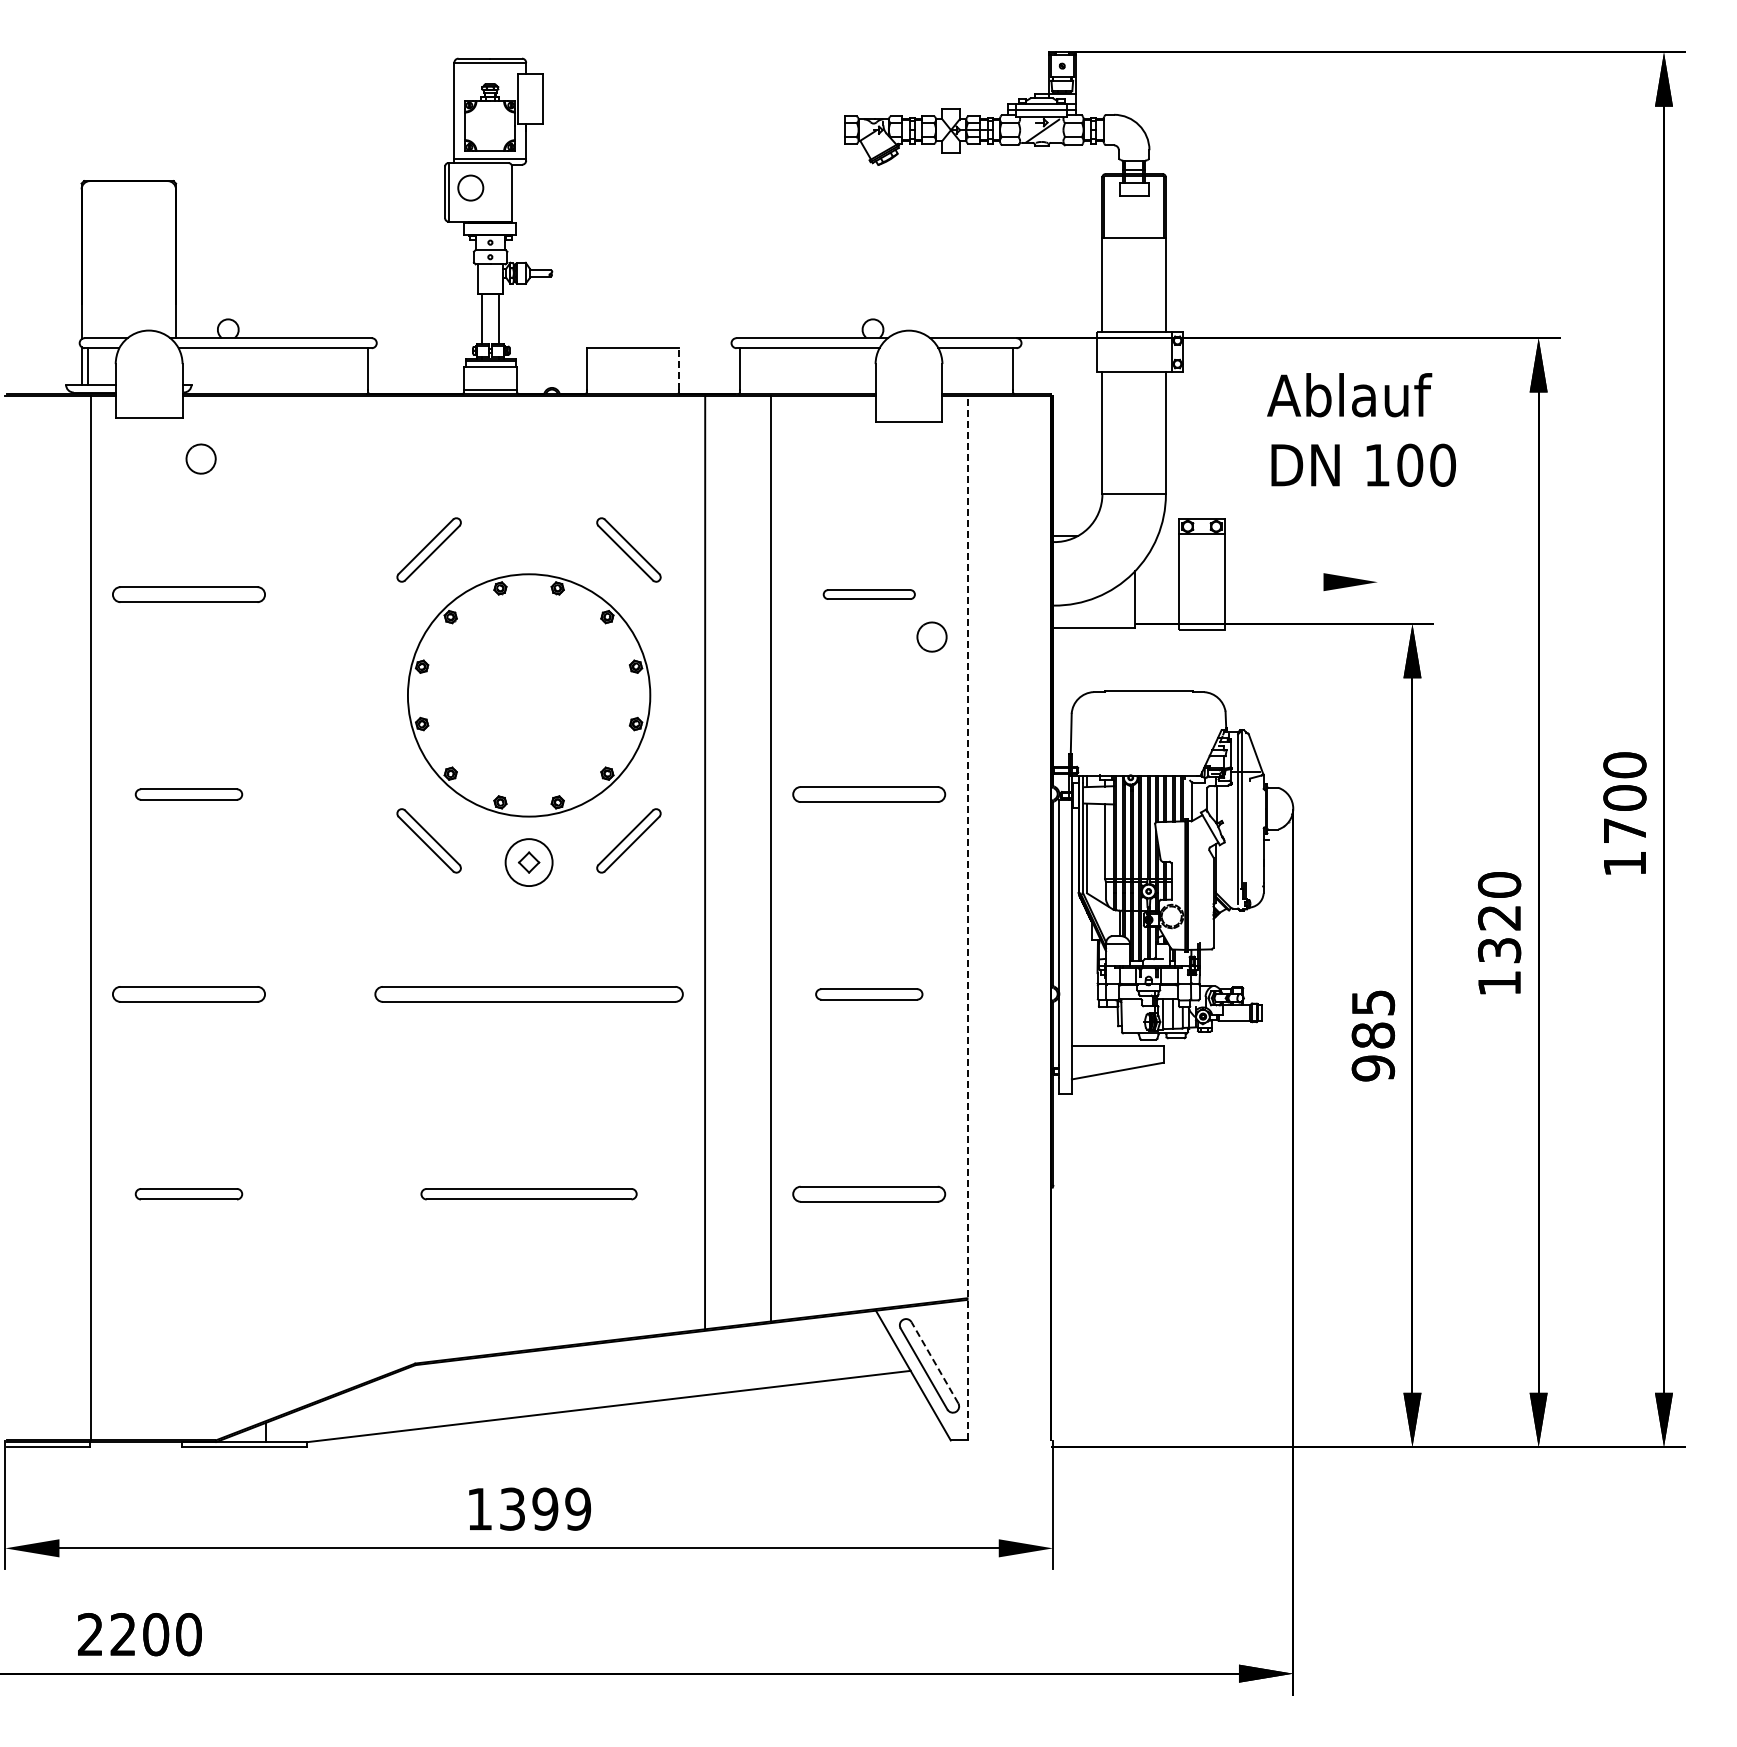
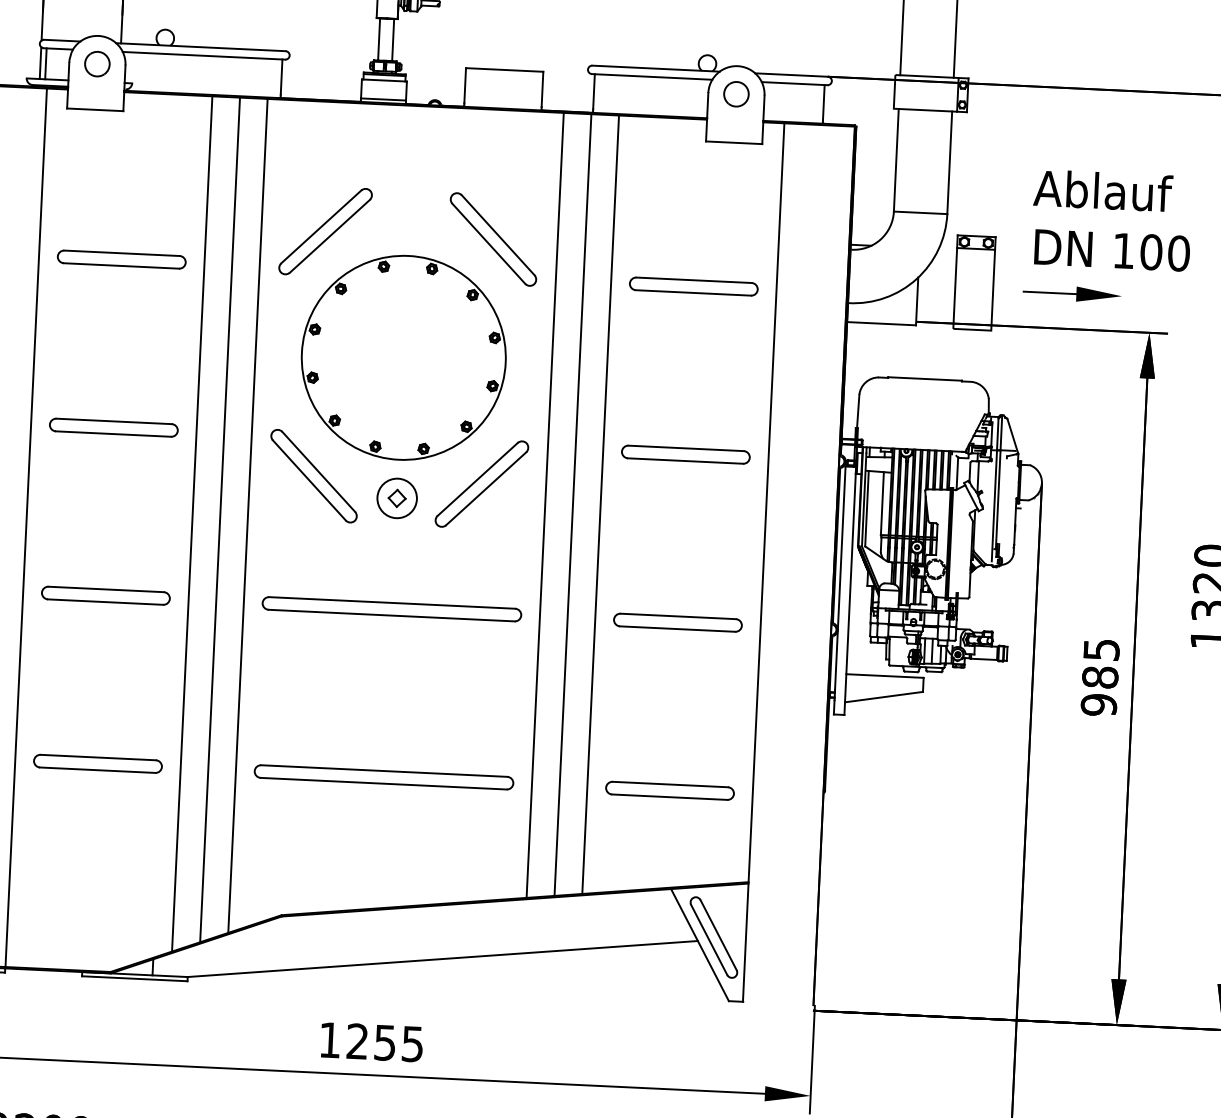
line: (678, 369) -> (542, 89), dashed -> solid
text: (1361, 429) -> (1111, 220), moved
part: (200, 458) -> (96, 63), moved
part: (428, 549) -> (324, 231), size x1.67
part: (628, 549) -> (493, 239), size x1.67
line: (1291, 582) -> (1049, 293), added
part: (869, 594) -> (694, 286), size x1.67
part: (931, 636) -> (736, 93), moved
part: (188, 794) -> (113, 427), size x1.43
part: (428, 840) -> (313, 475), size x1.67
part: (628, 840) -> (481, 483), size x1.67
line: (738, 860) -> (573, 504), added
line: (353, 891) -> (248, 515), added
line: (320, 897) -> (220, 519), added
line: (287, 903) -> (192, 523), added
line: (967, 917) -> (763, 562), dashed -> solid
part: (869, 994) -> (678, 622), size x1.43
part: (188, 1193) -> (97, 763), size x1.43
part: (528, 1193) -> (383, 776), size x1.43
line: (934, 1362) -> (718, 934), dashed -> solid
text: (545, 1508) -> (385, 1042), 1399 -> 1255

